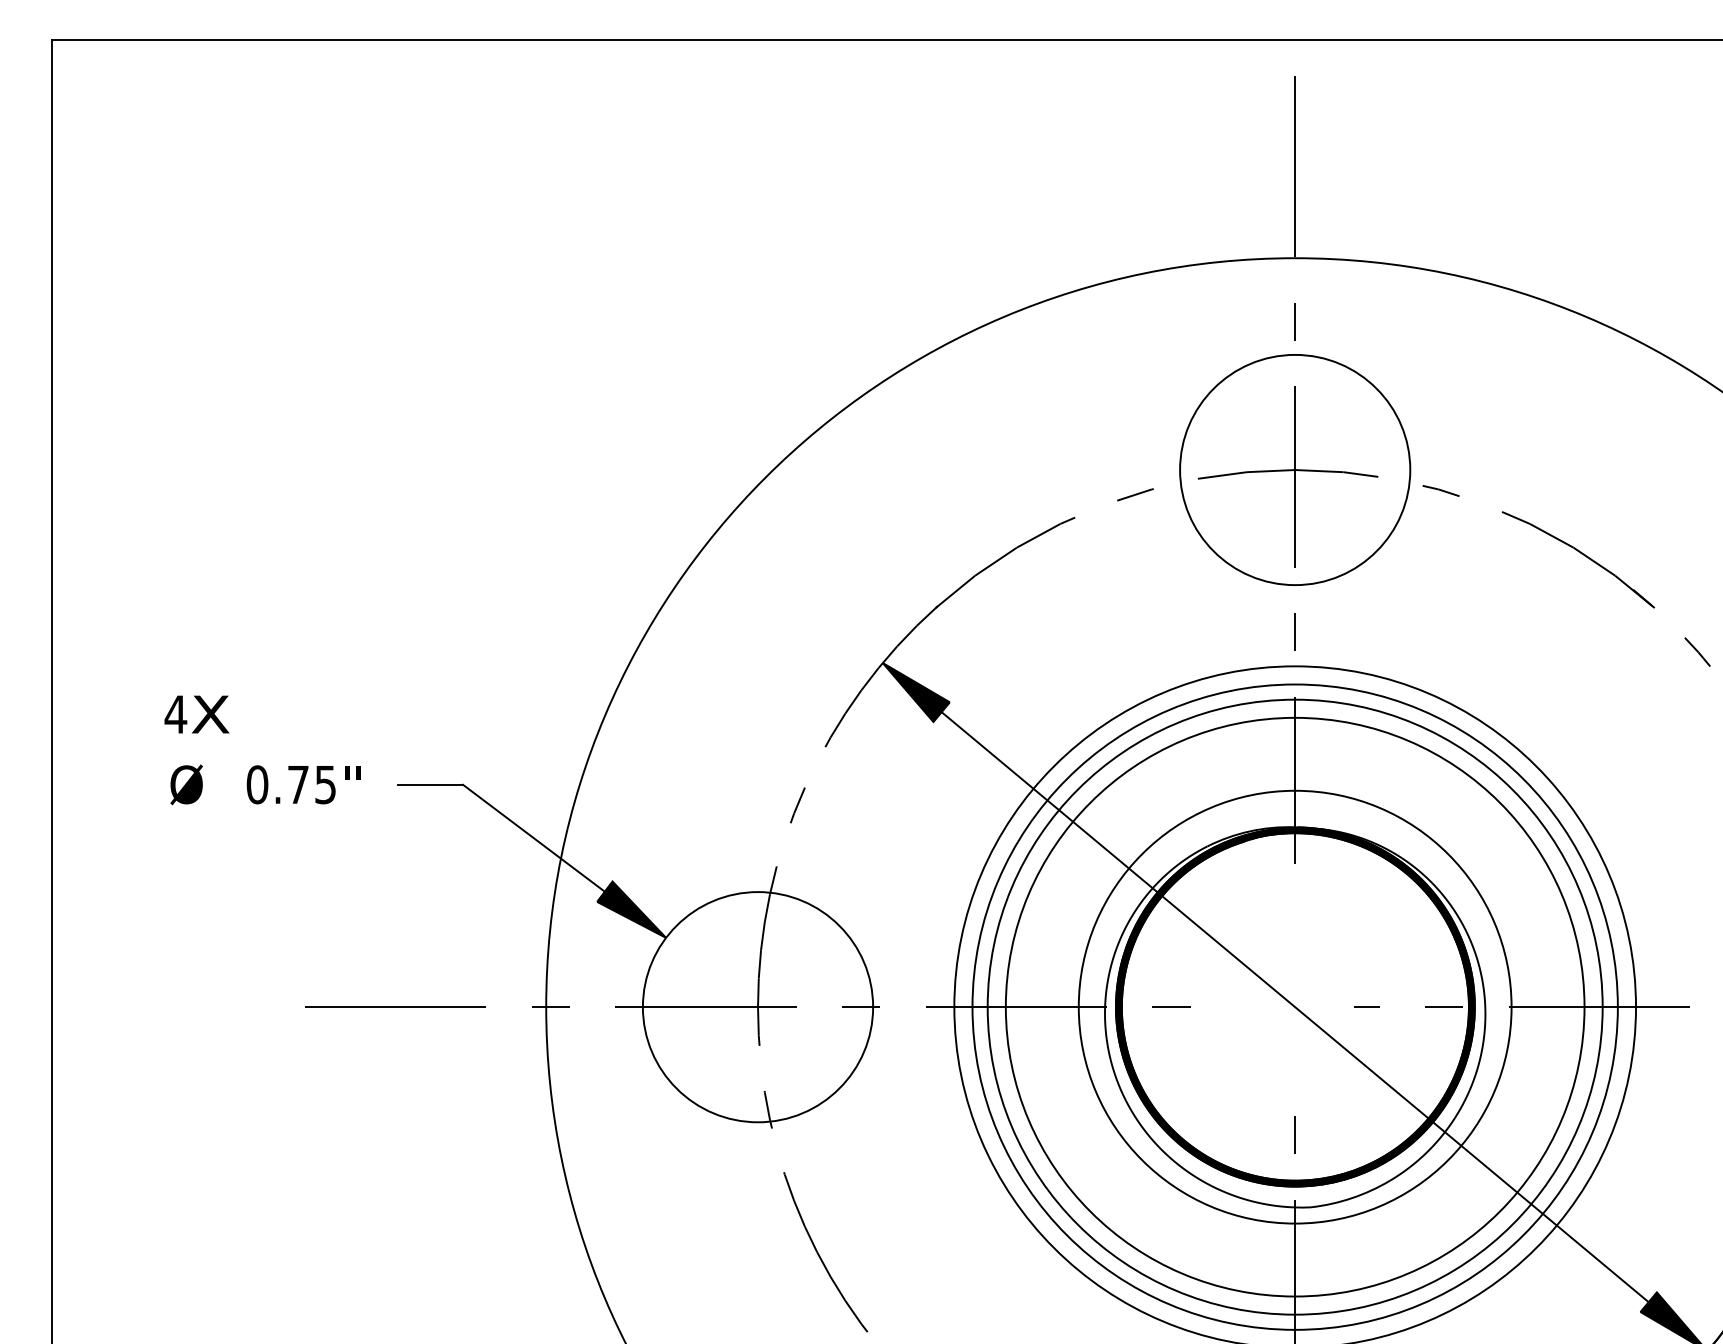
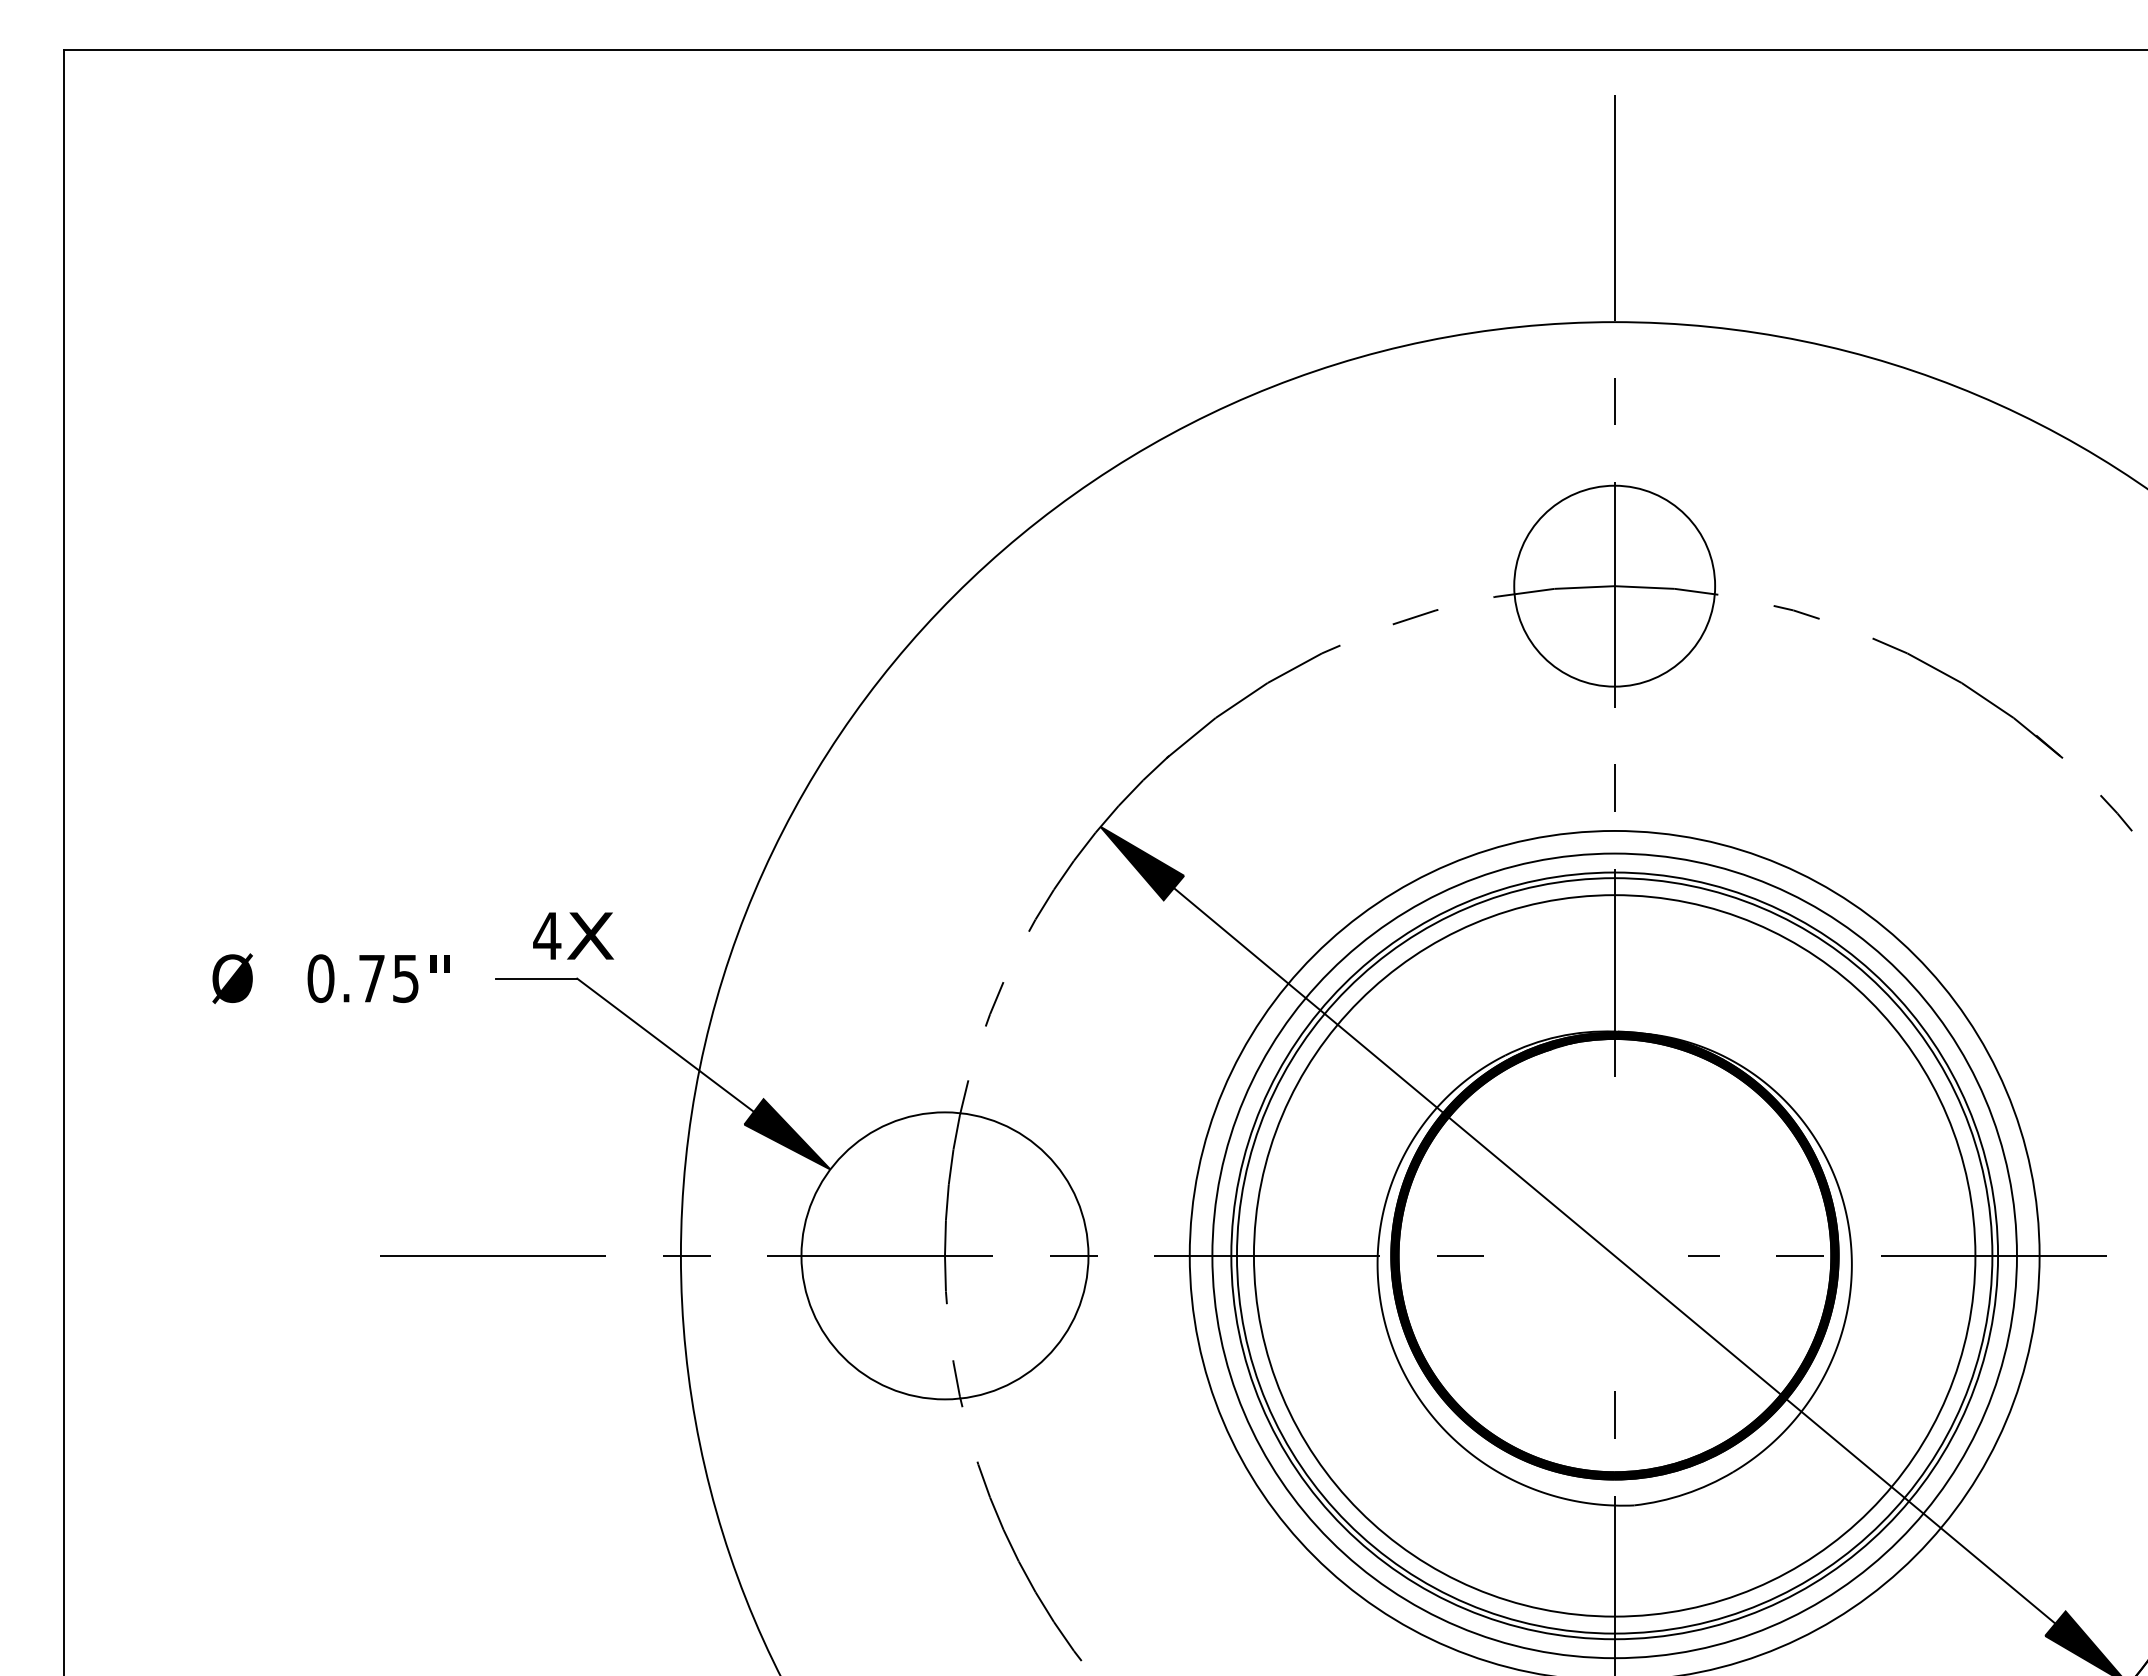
circle: (1295, 469) -> (1614, 585), size x0.7
text: (196, 714) -> (573, 935), moved
circle: (1295, 1006) -> (1614, 1255), size x1.4

